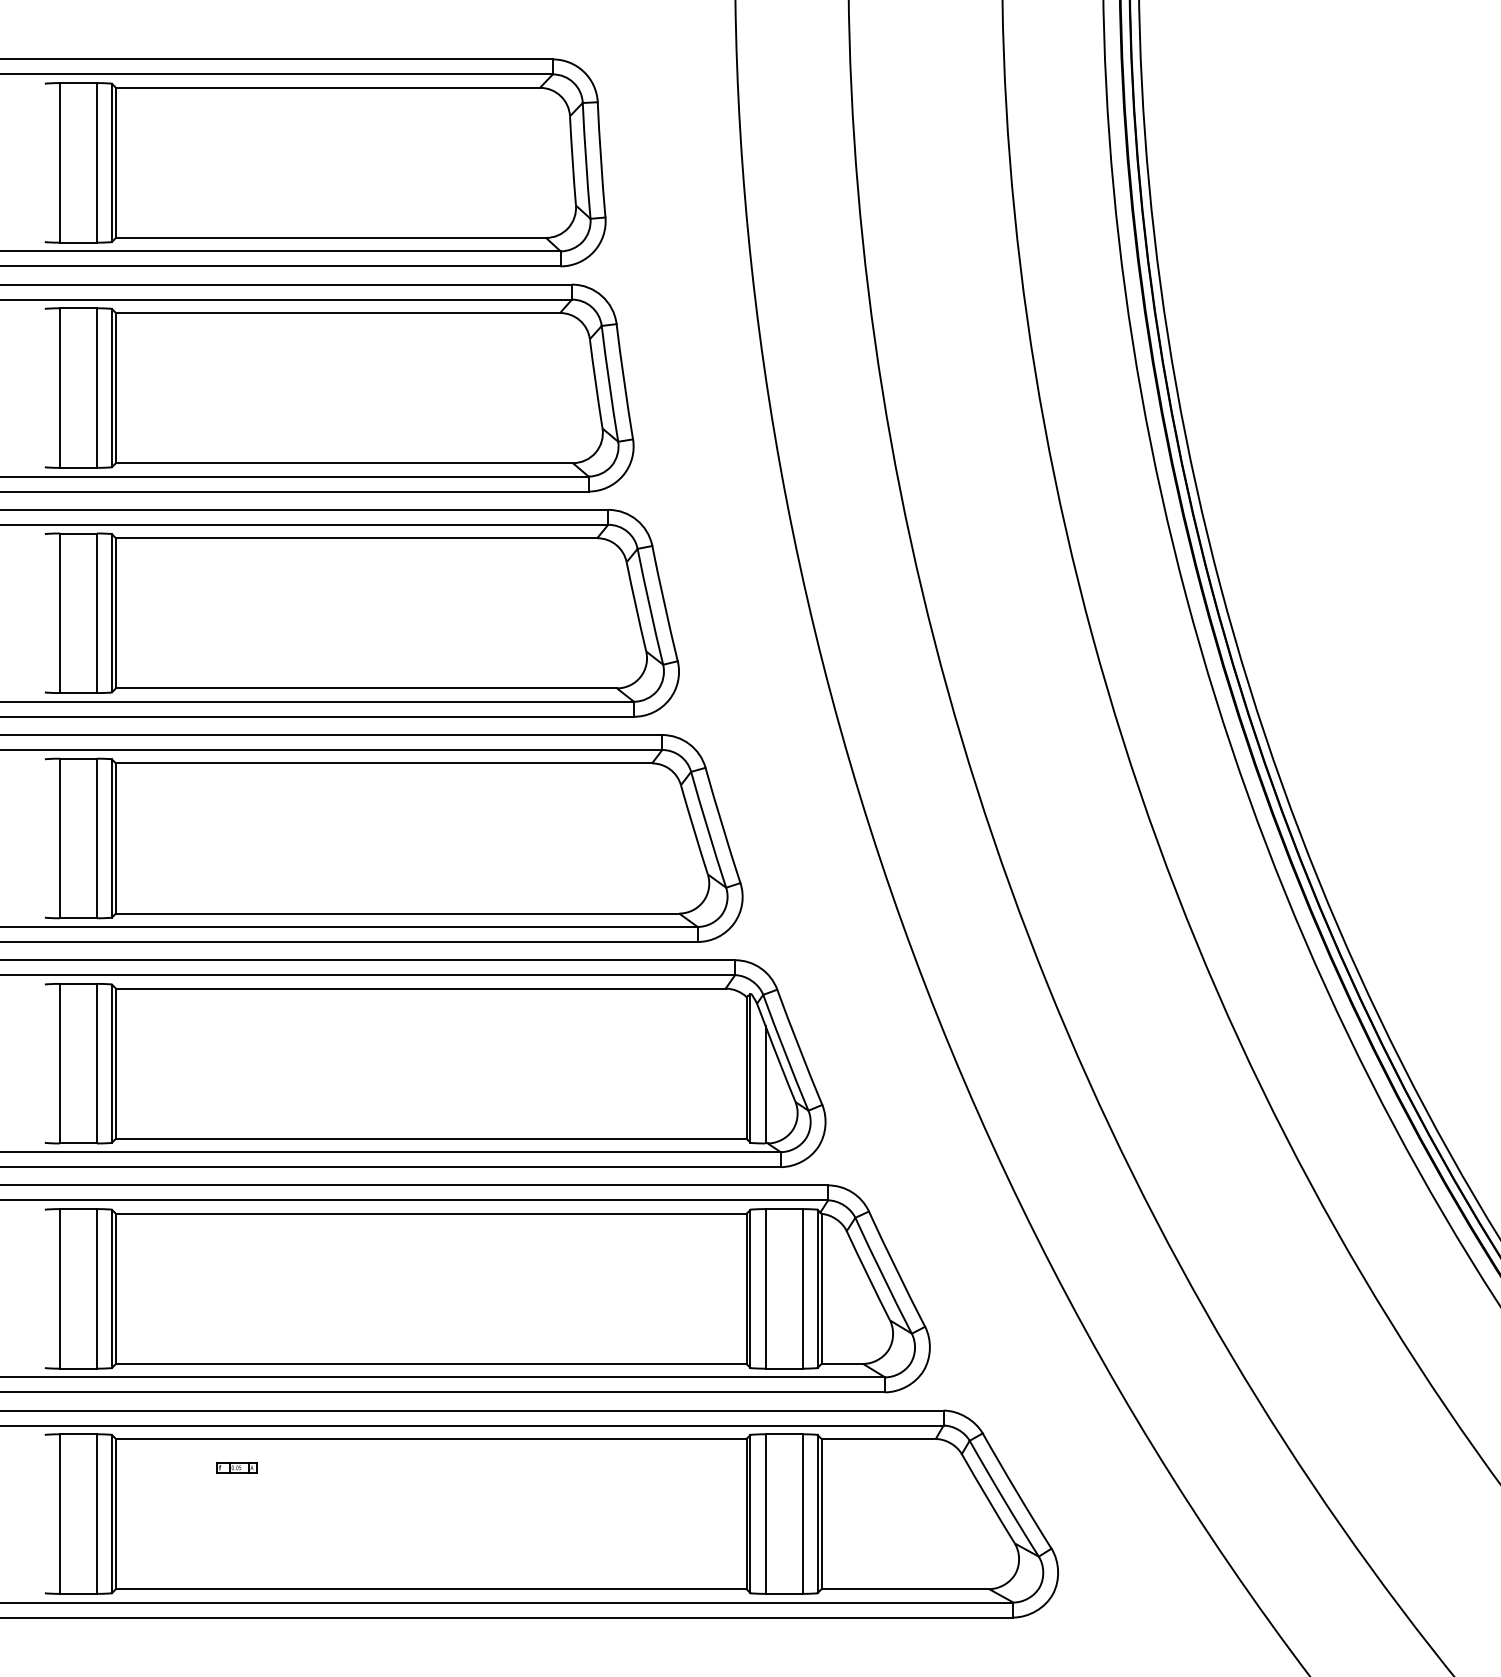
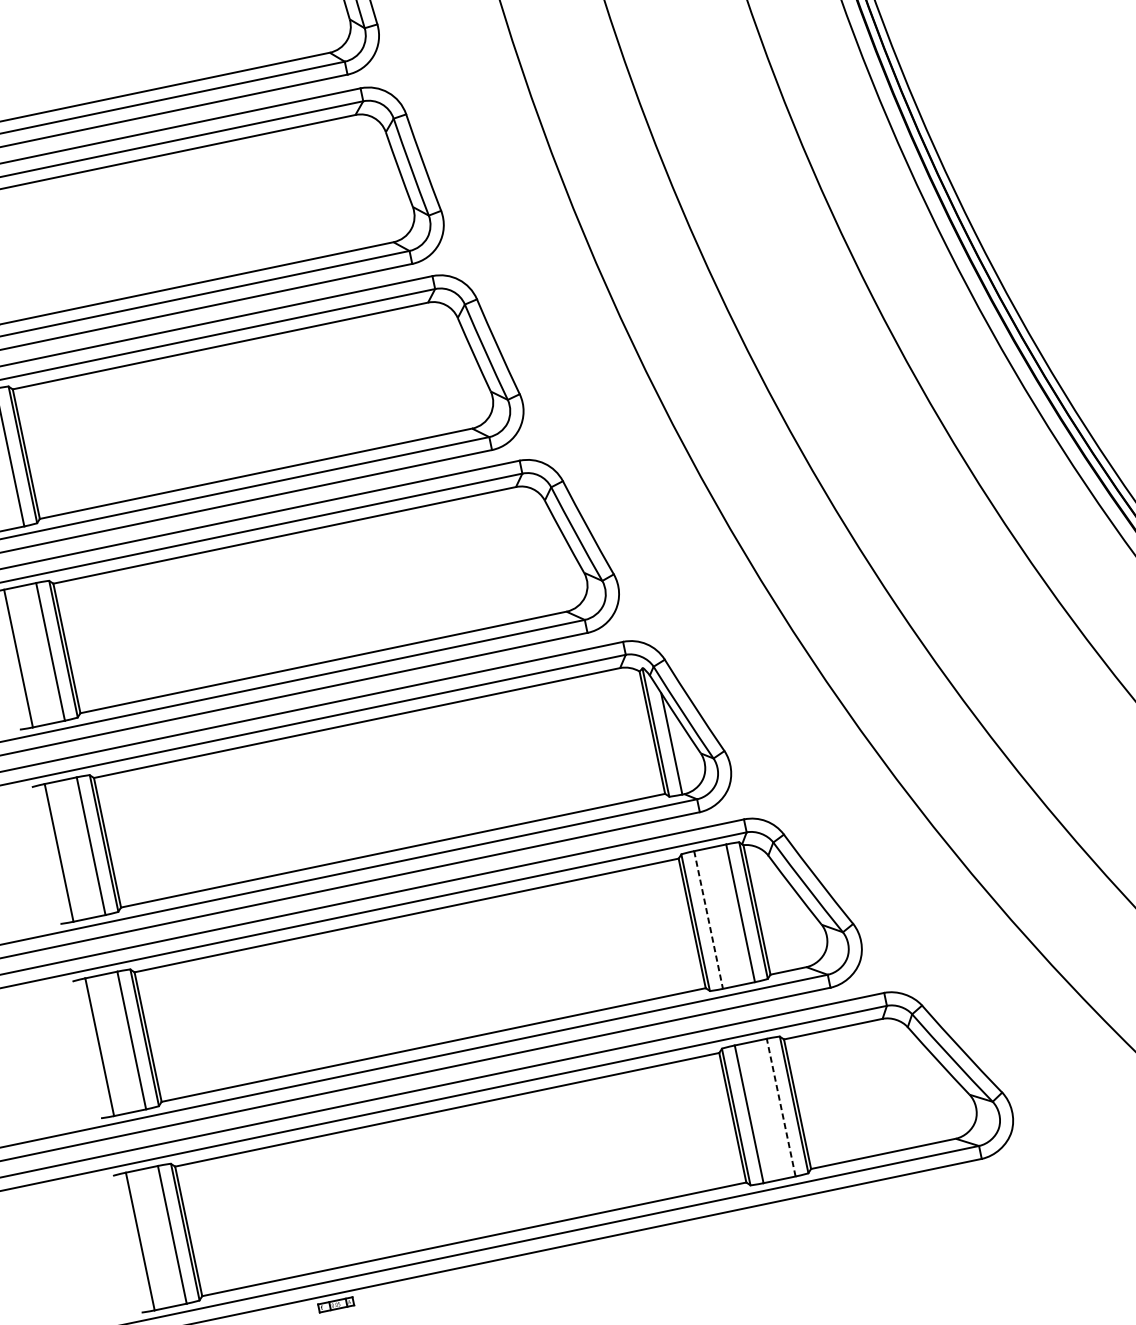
line: (765, 1288) -> (708, 919), solid -> dashed
part: (236, 1467) -> (335, 1304), moved
line: (802, 1514) -> (781, 1108), solid -> dashed

